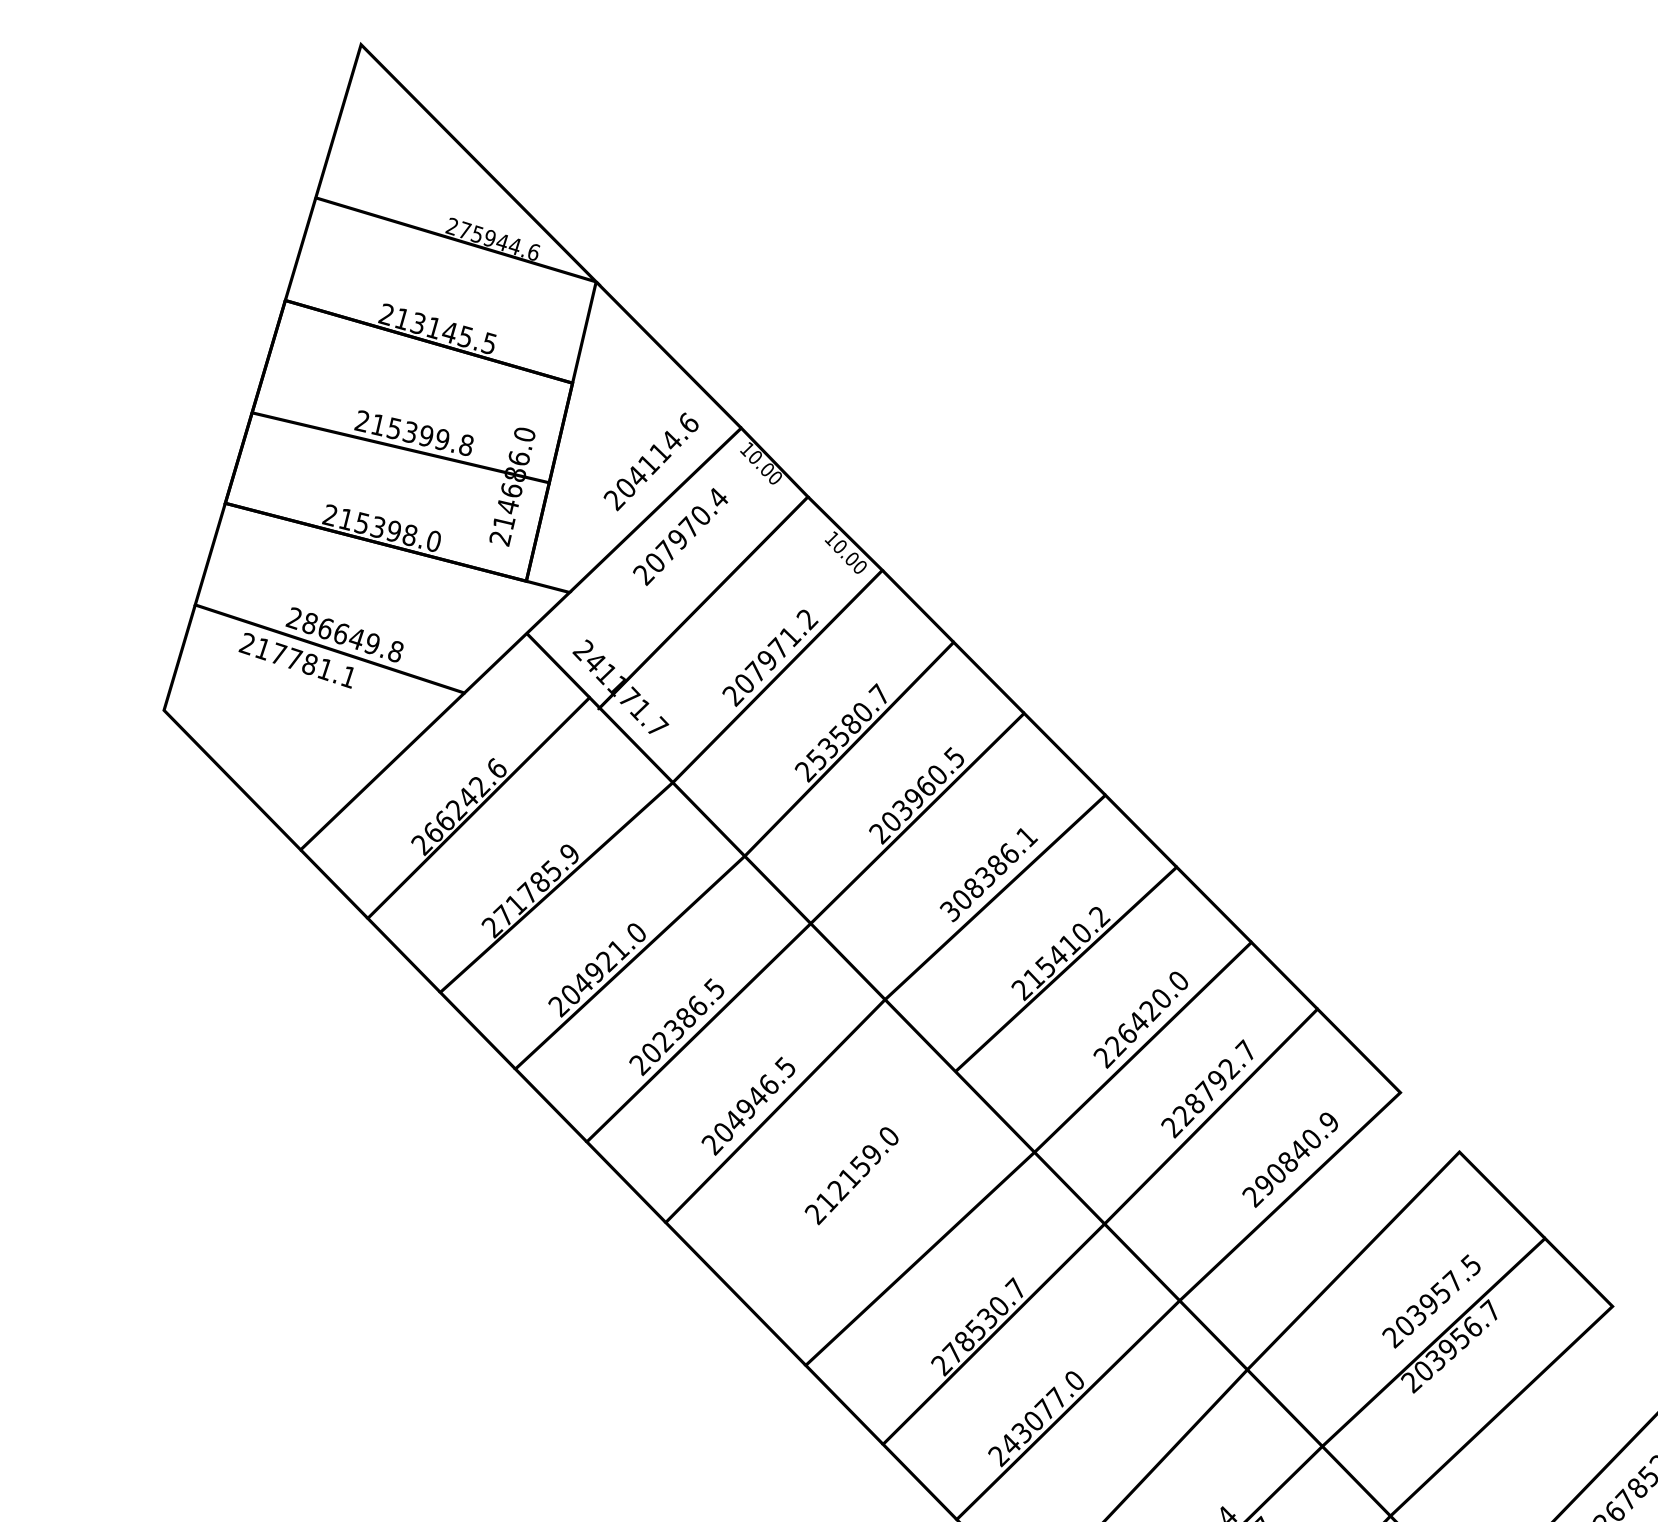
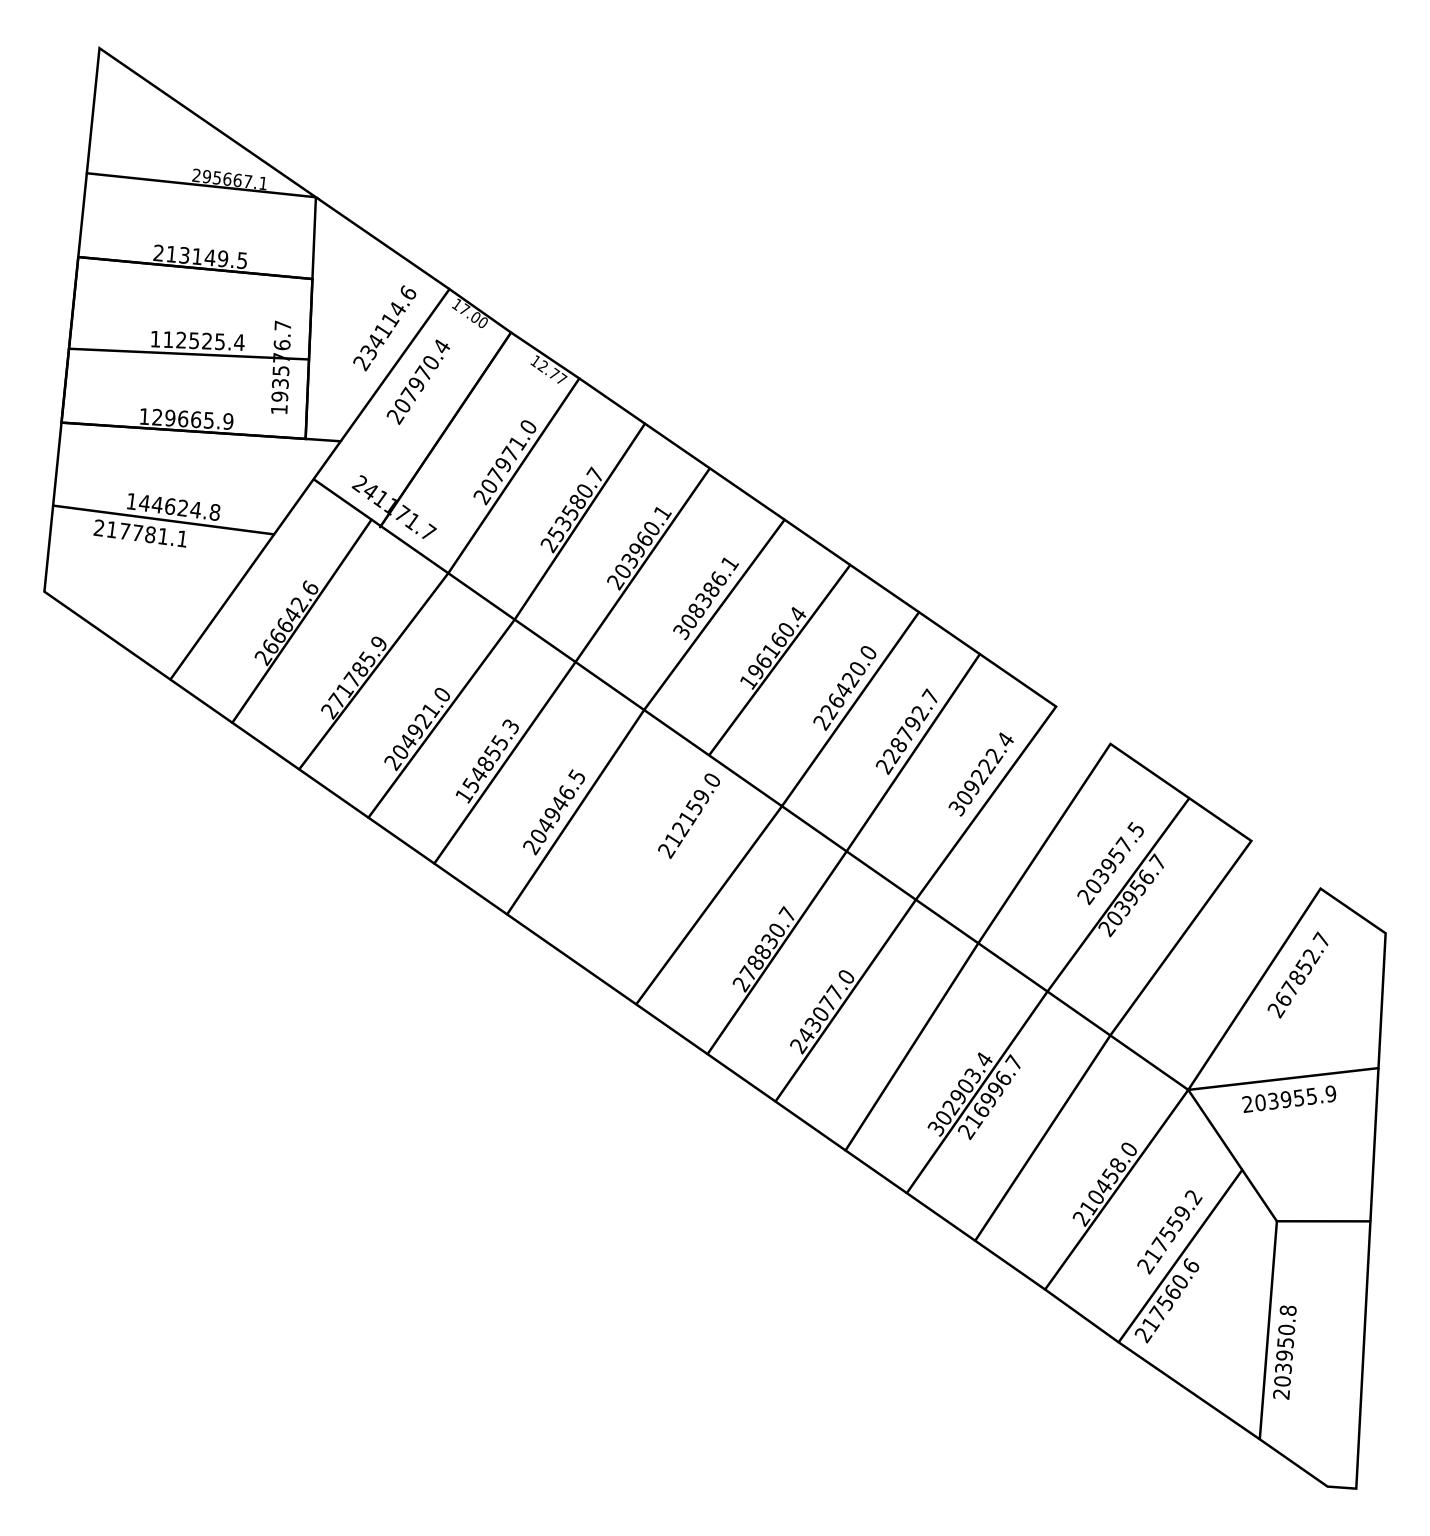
text: (499, 240) -> (235, 179), 275944.6 -> 295667.1
text: (465, 336) -> (222, 258), 213145.5 -> 213149.5
text: (414, 432) -> (197, 340), 215399.8 -> 112525.4
text: (756, 456) -> (465, 308), 10.00 -> 17.00
text: (511, 486) -> (280, 367), 214686.0 -> 193576.7
text: (625, 488) -> (368, 352), 204114.6 -> 234114.6
text: (382, 527) -> (186, 418), 215398.0 -> 129665.9
text: (850, 556) -> (552, 372), 10.00 -> 12.77
text: (807, 619) -> (528, 427), 207971.2 -> 207971.0
text: (333, 630) -> (163, 505), 286649.8 -> 144624.8
text: (954, 757) -> (662, 512), 203960.5 -> 203960.1
text: (457, 809) -> (285, 625), 266242.6 -> 266642.6
text: (1059, 953) -> (772, 648), 215410.2 -> 196160.4
text: (676, 1026) -> (486, 761), 202386.5 -> 154855.3
text: (1289, 1159) -> (980, 774), 290840.9 -> 309222.4
text: (851, 1174) -> (688, 815), moved
text: (974, 1330) -> (761, 952), 278530.7 -> 278830.7

